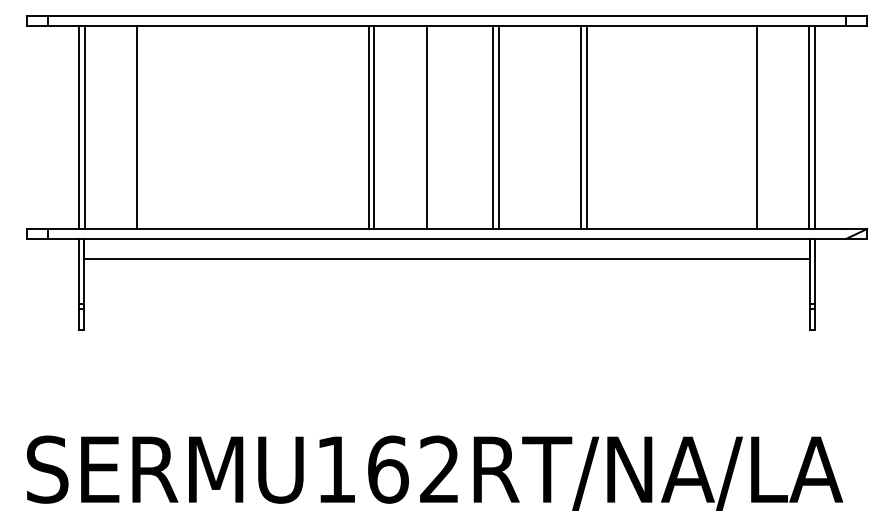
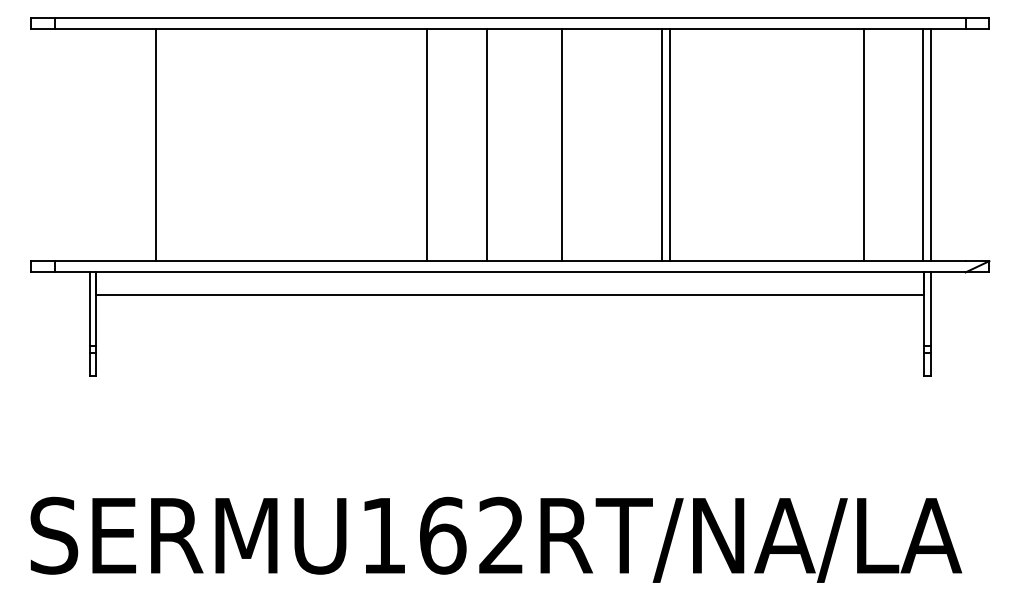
line: (78, 127) -> (89, 145), removed
line: (85, 127) -> (97, 145), removed
line: (368, 127) -> (420, 145), removed
line: (499, 127) -> (569, 145), removed

